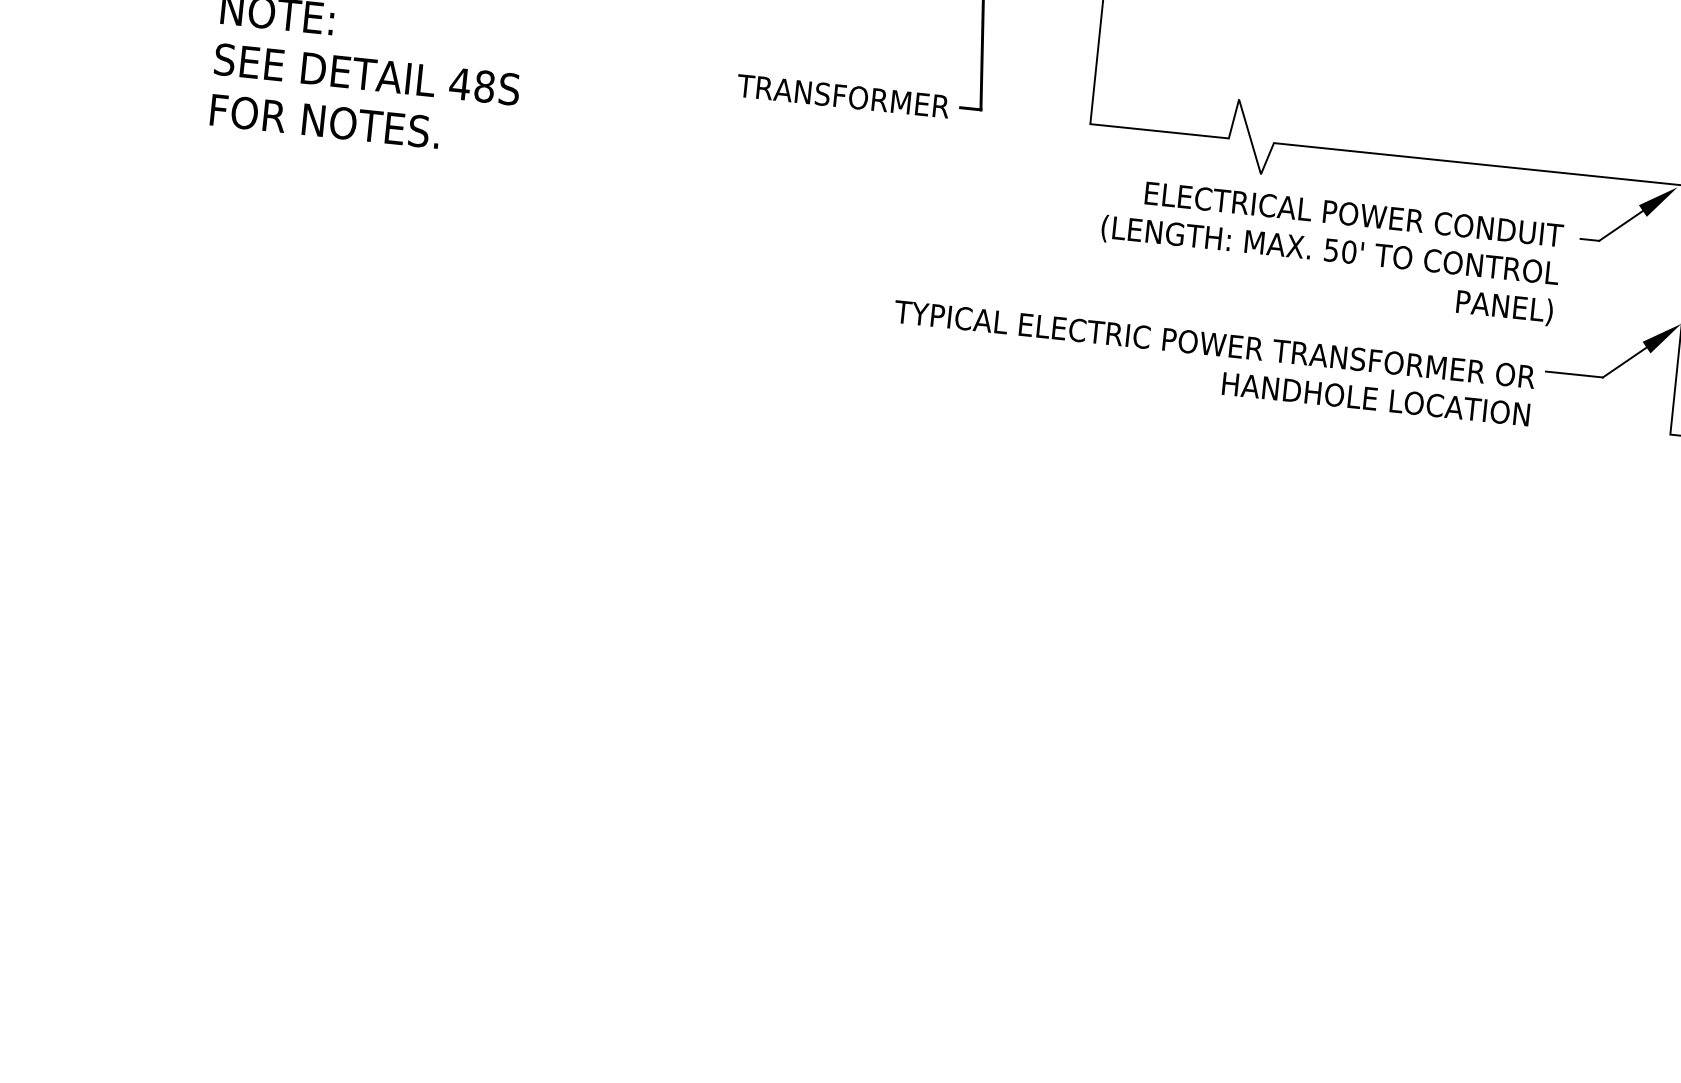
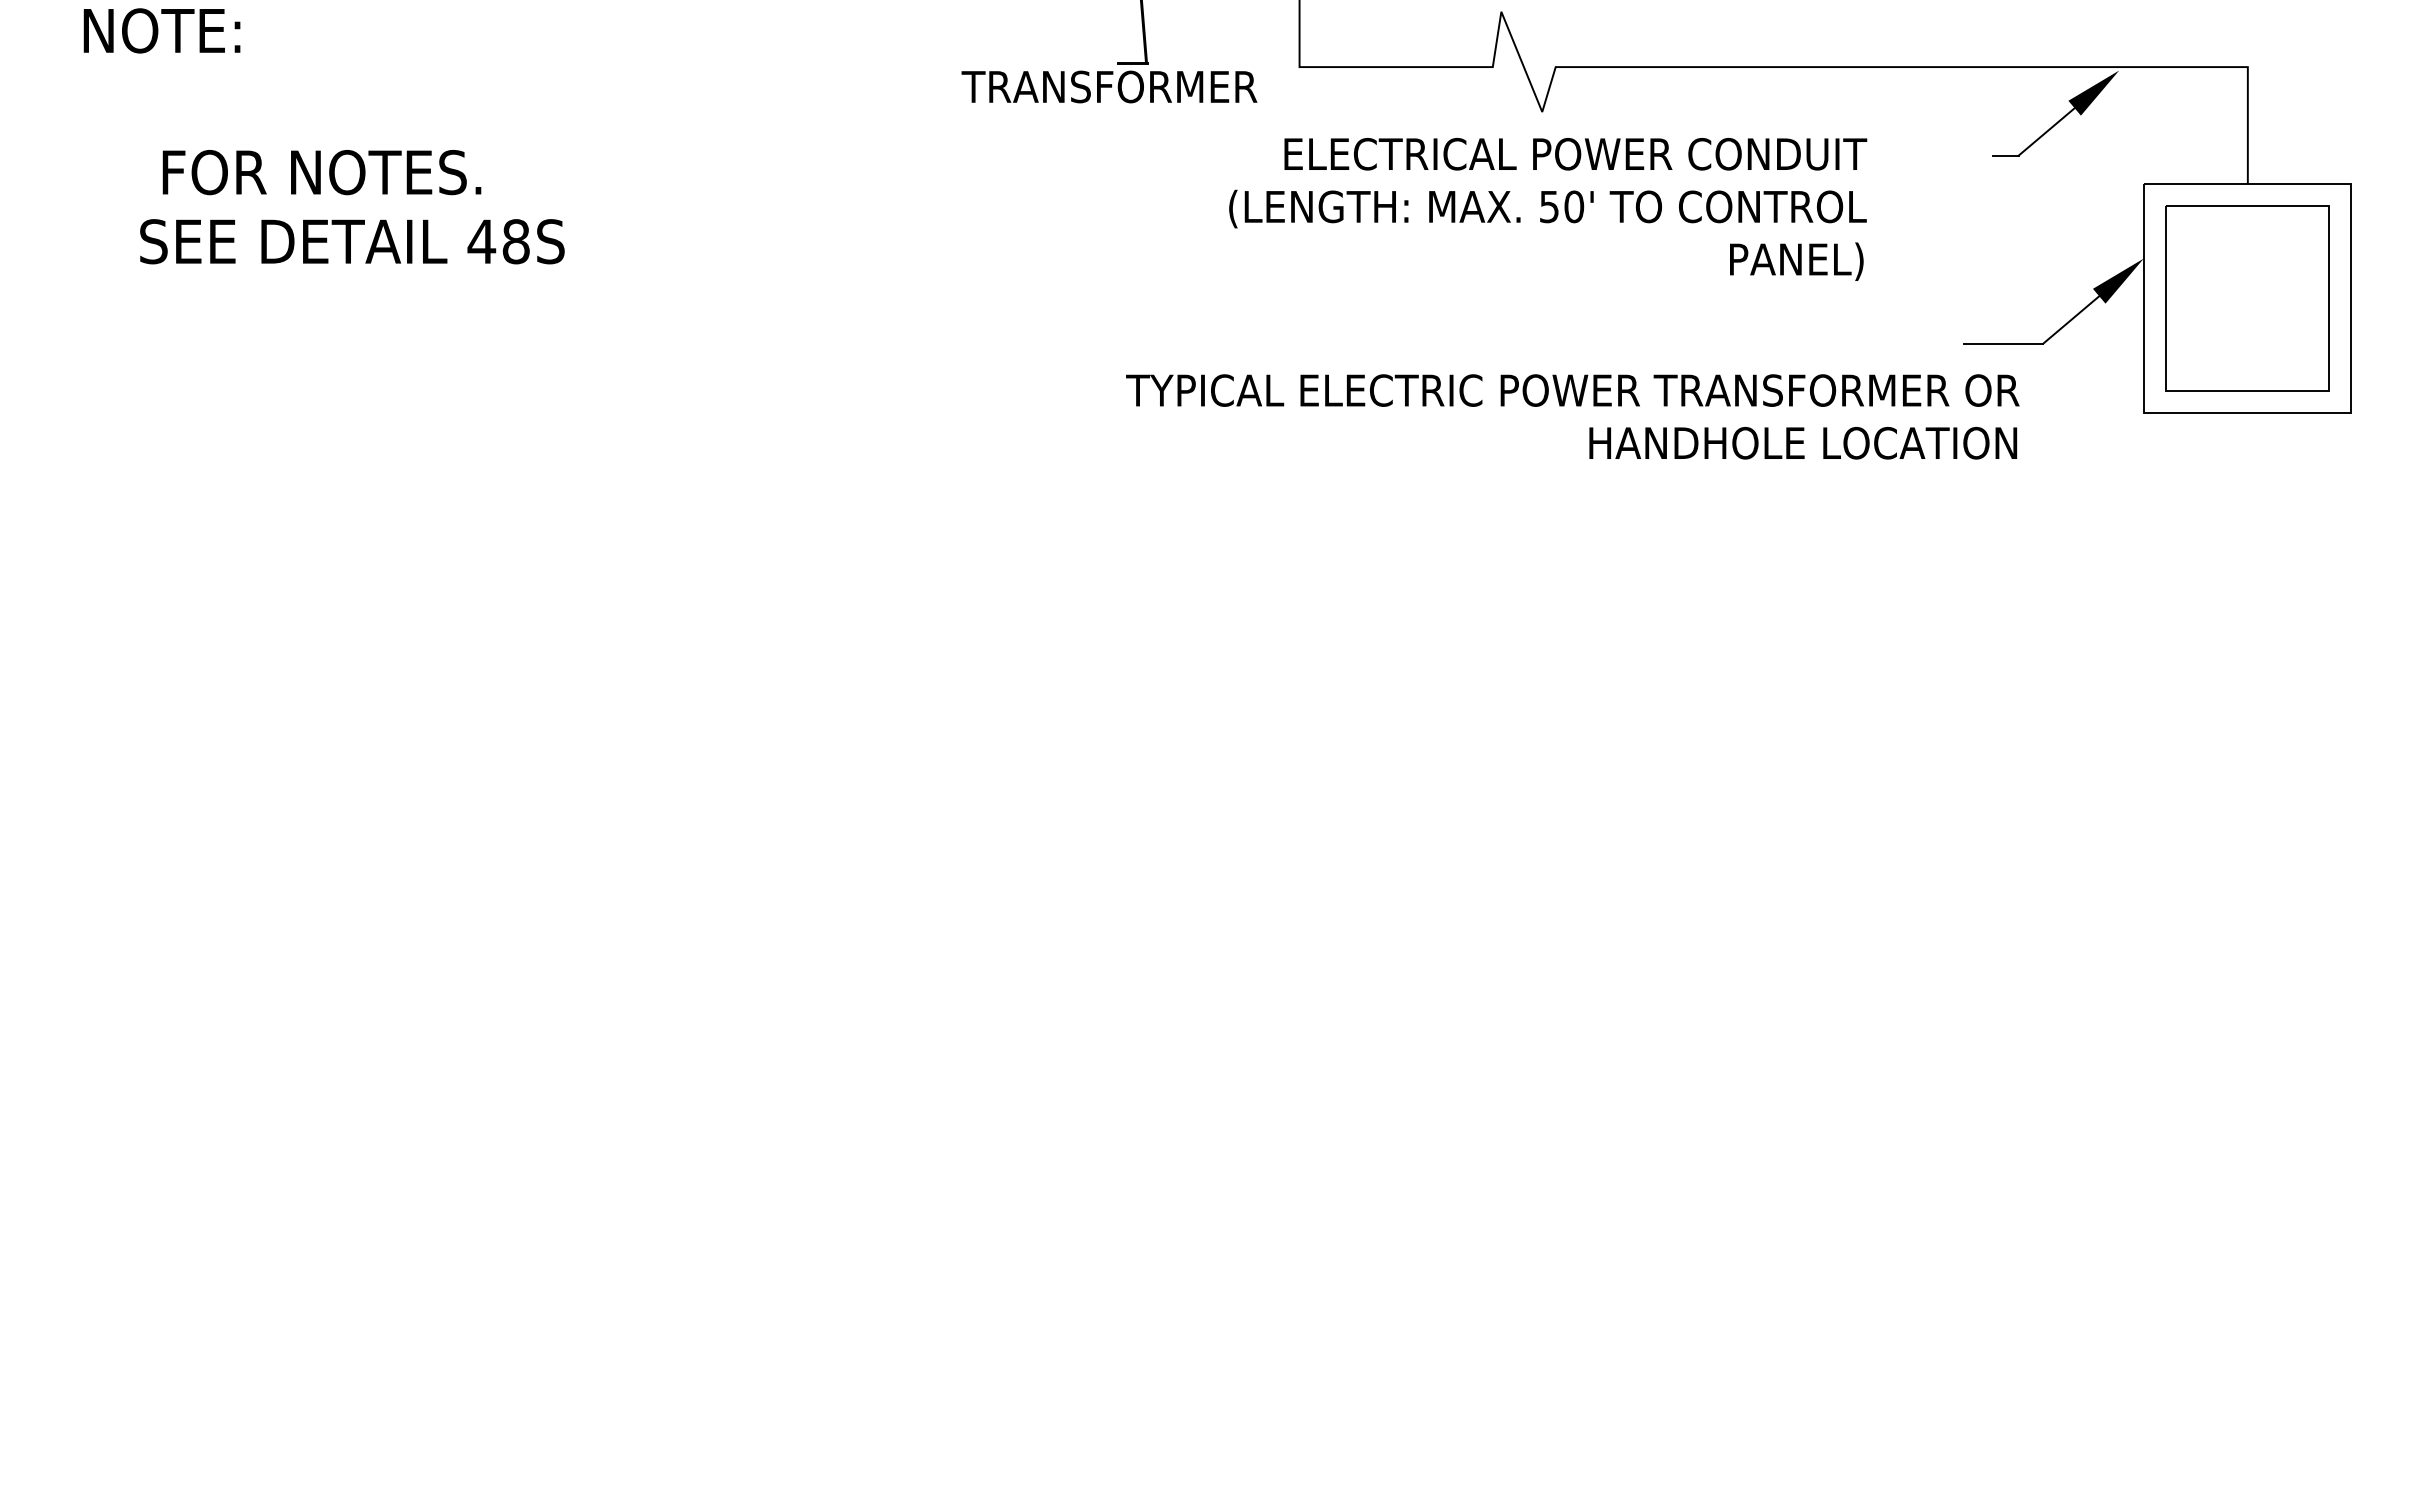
text: (367, 74) -> (352, 241), moved
text: (843, 95) -> (1109, 86), moved
text: (324, 121) -> (321, 172), moved
text: (1330, 252) -> (1548, 209), moved
text: (1212, 363) -> (1572, 416), moved

